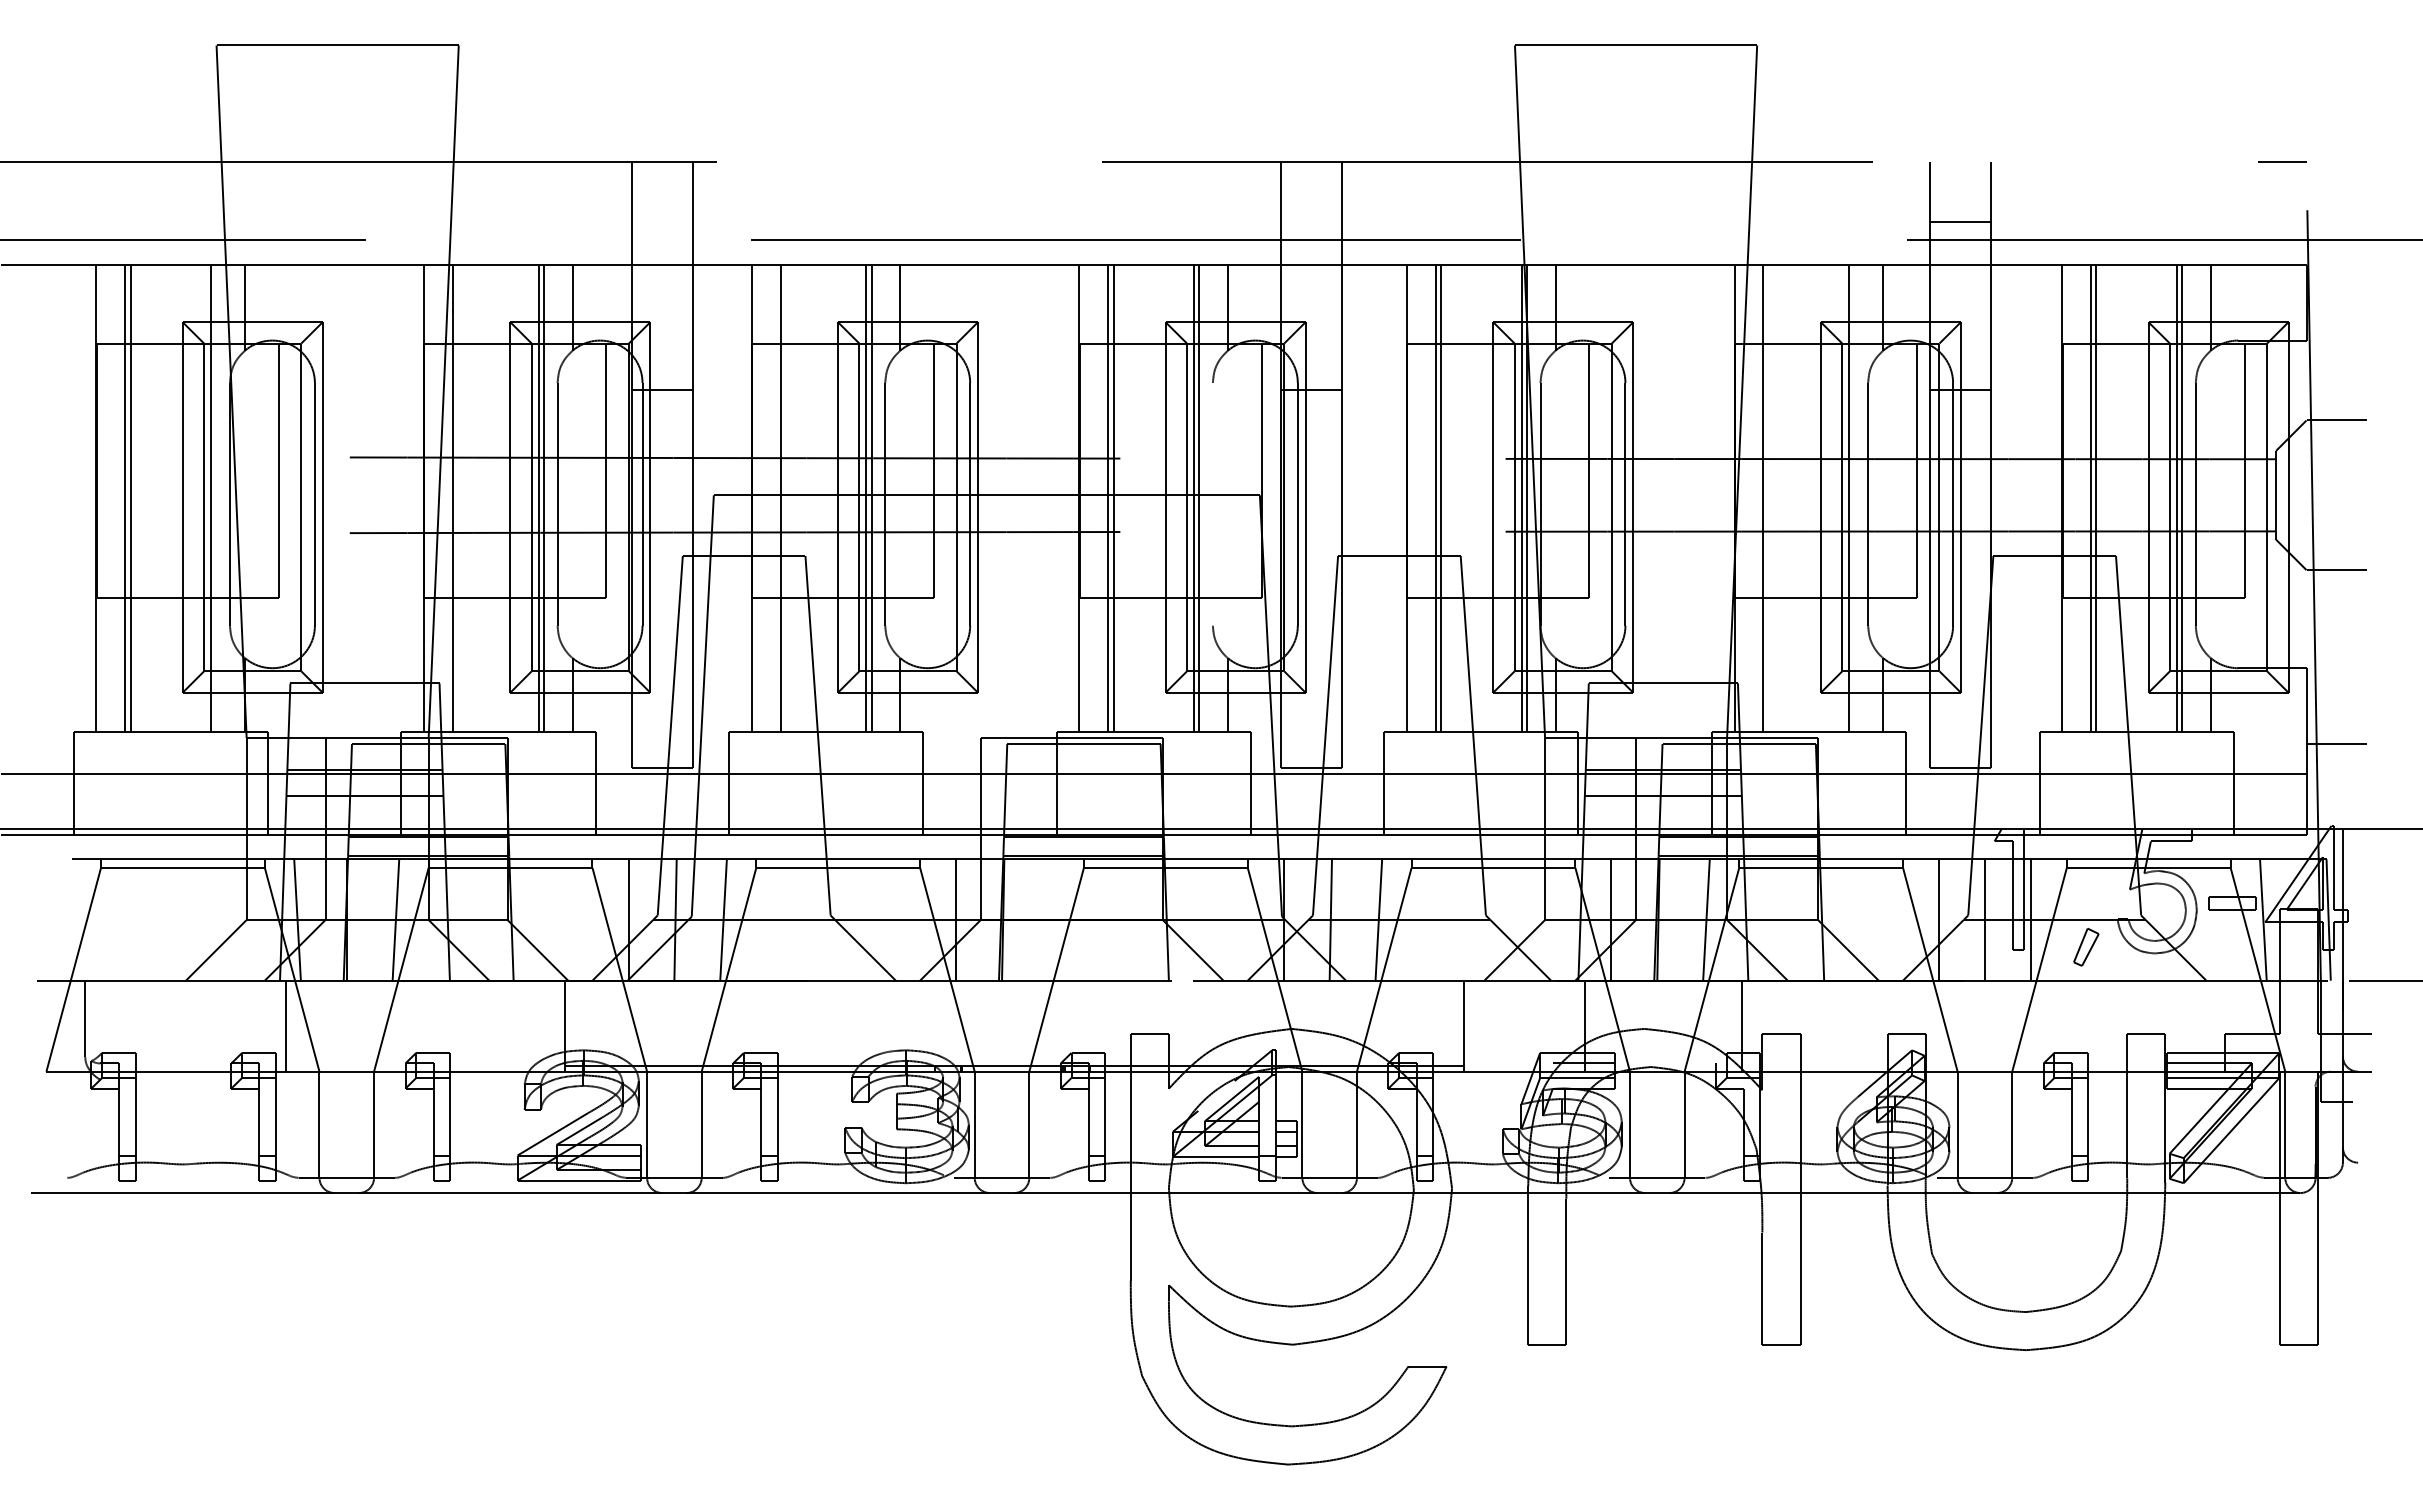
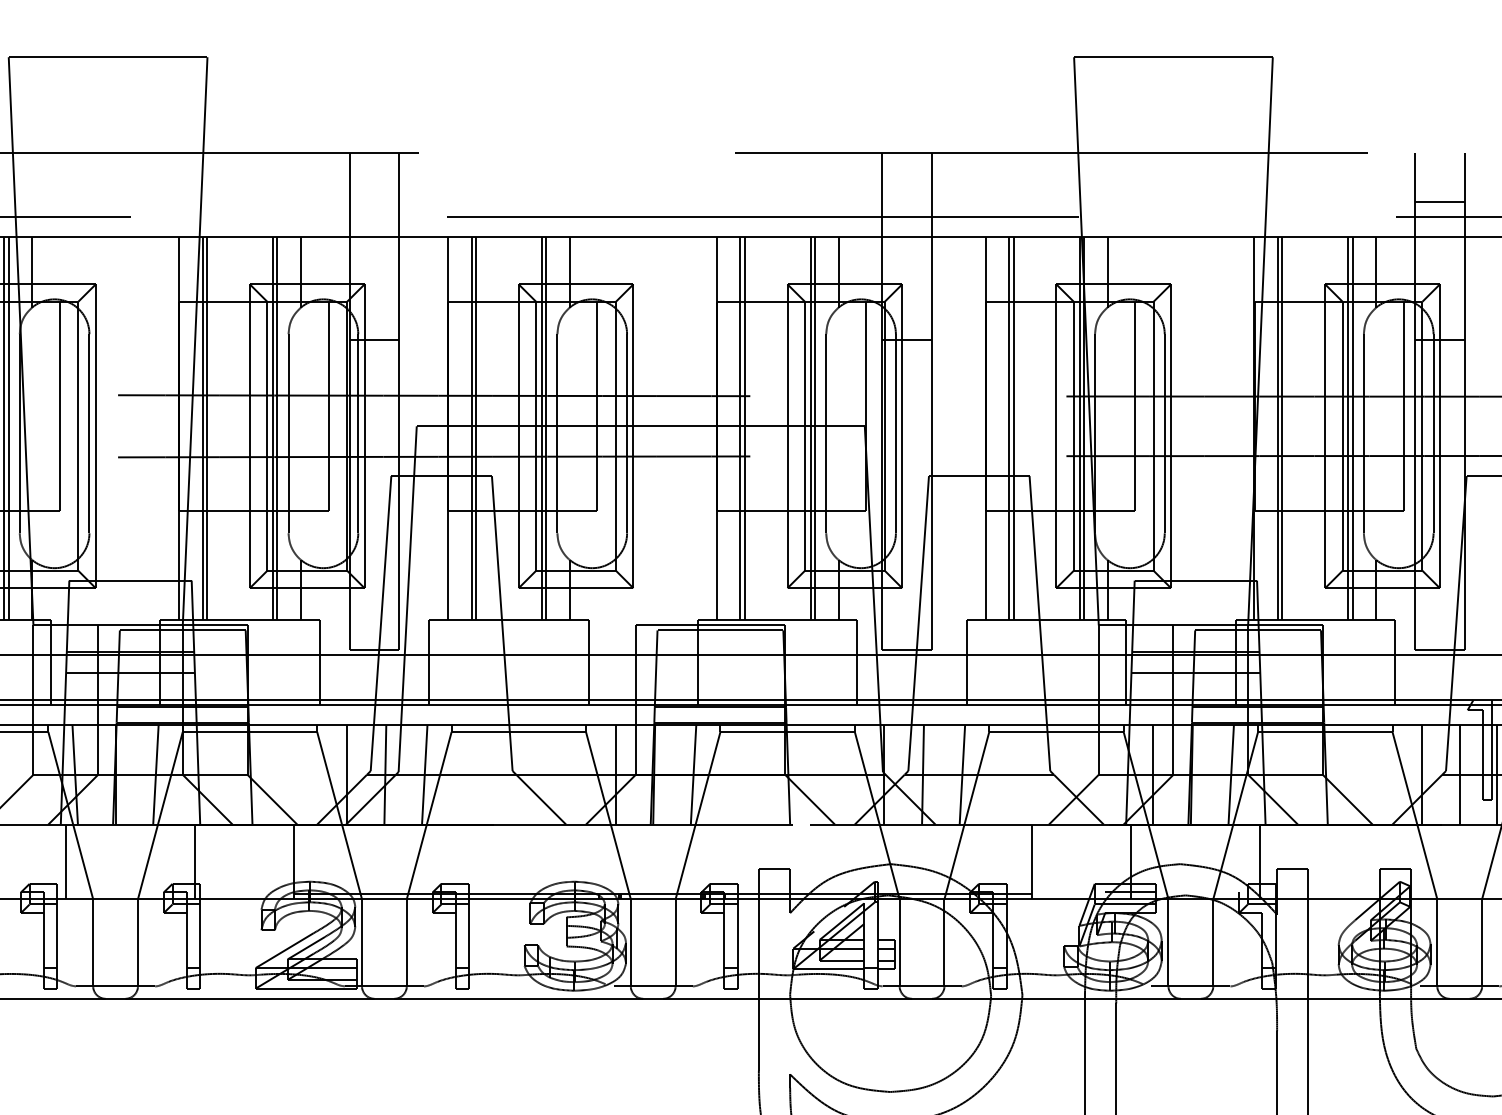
line: (216, 497) -> (8, 428), added
line: (458, 497) -> (207, 428), added
line: (785, 497) -> (475, 428), added
line: (1768, 497) -> (1282, 428), added
line: (1854, 497) -> (1352, 428), added
line: (1212, 504) -> (825, 433), added
line: (1050, 919) -> (692, 774), added
line: (443, 1025) -> (194, 861), added

